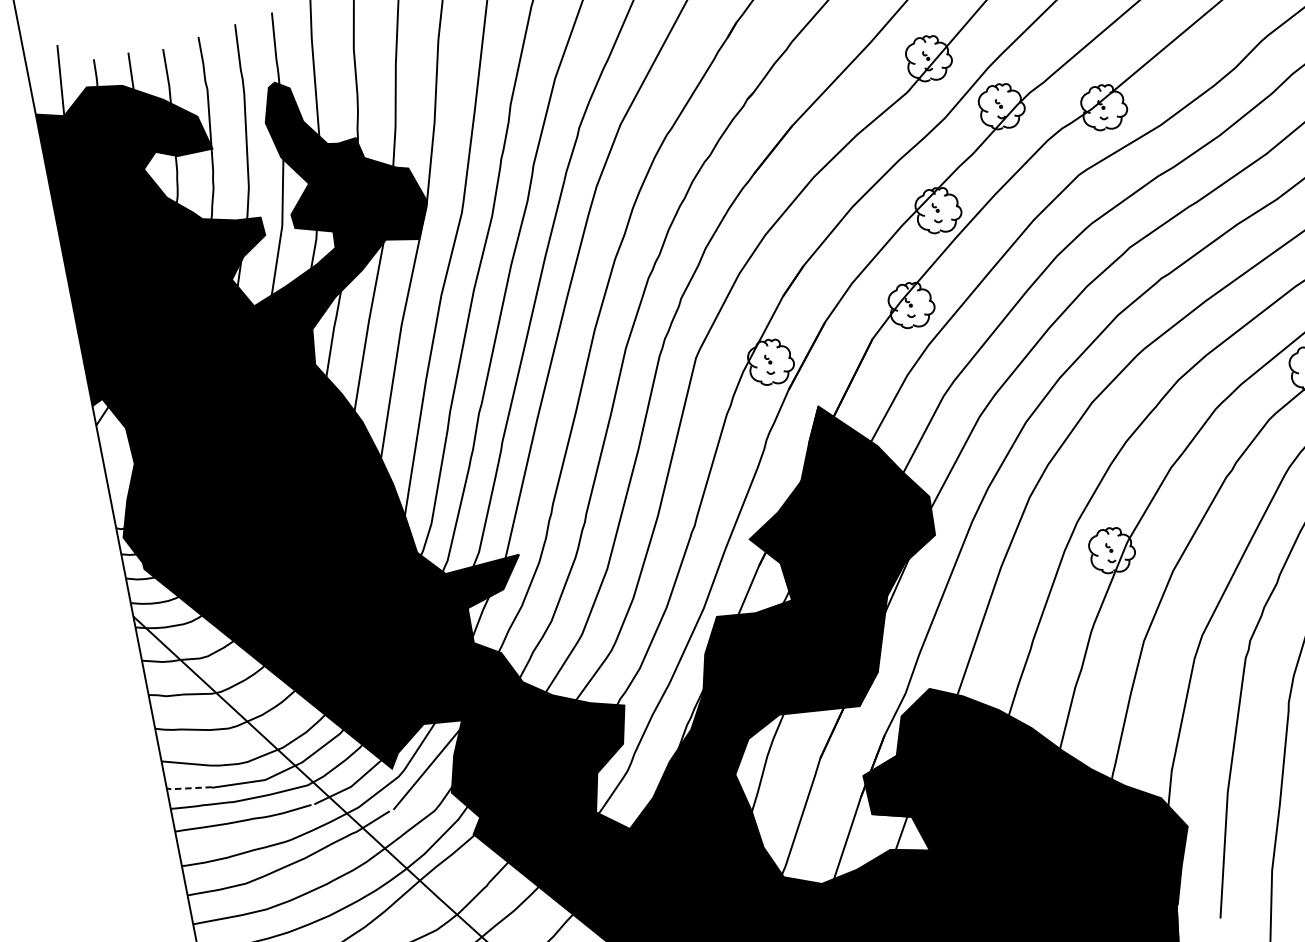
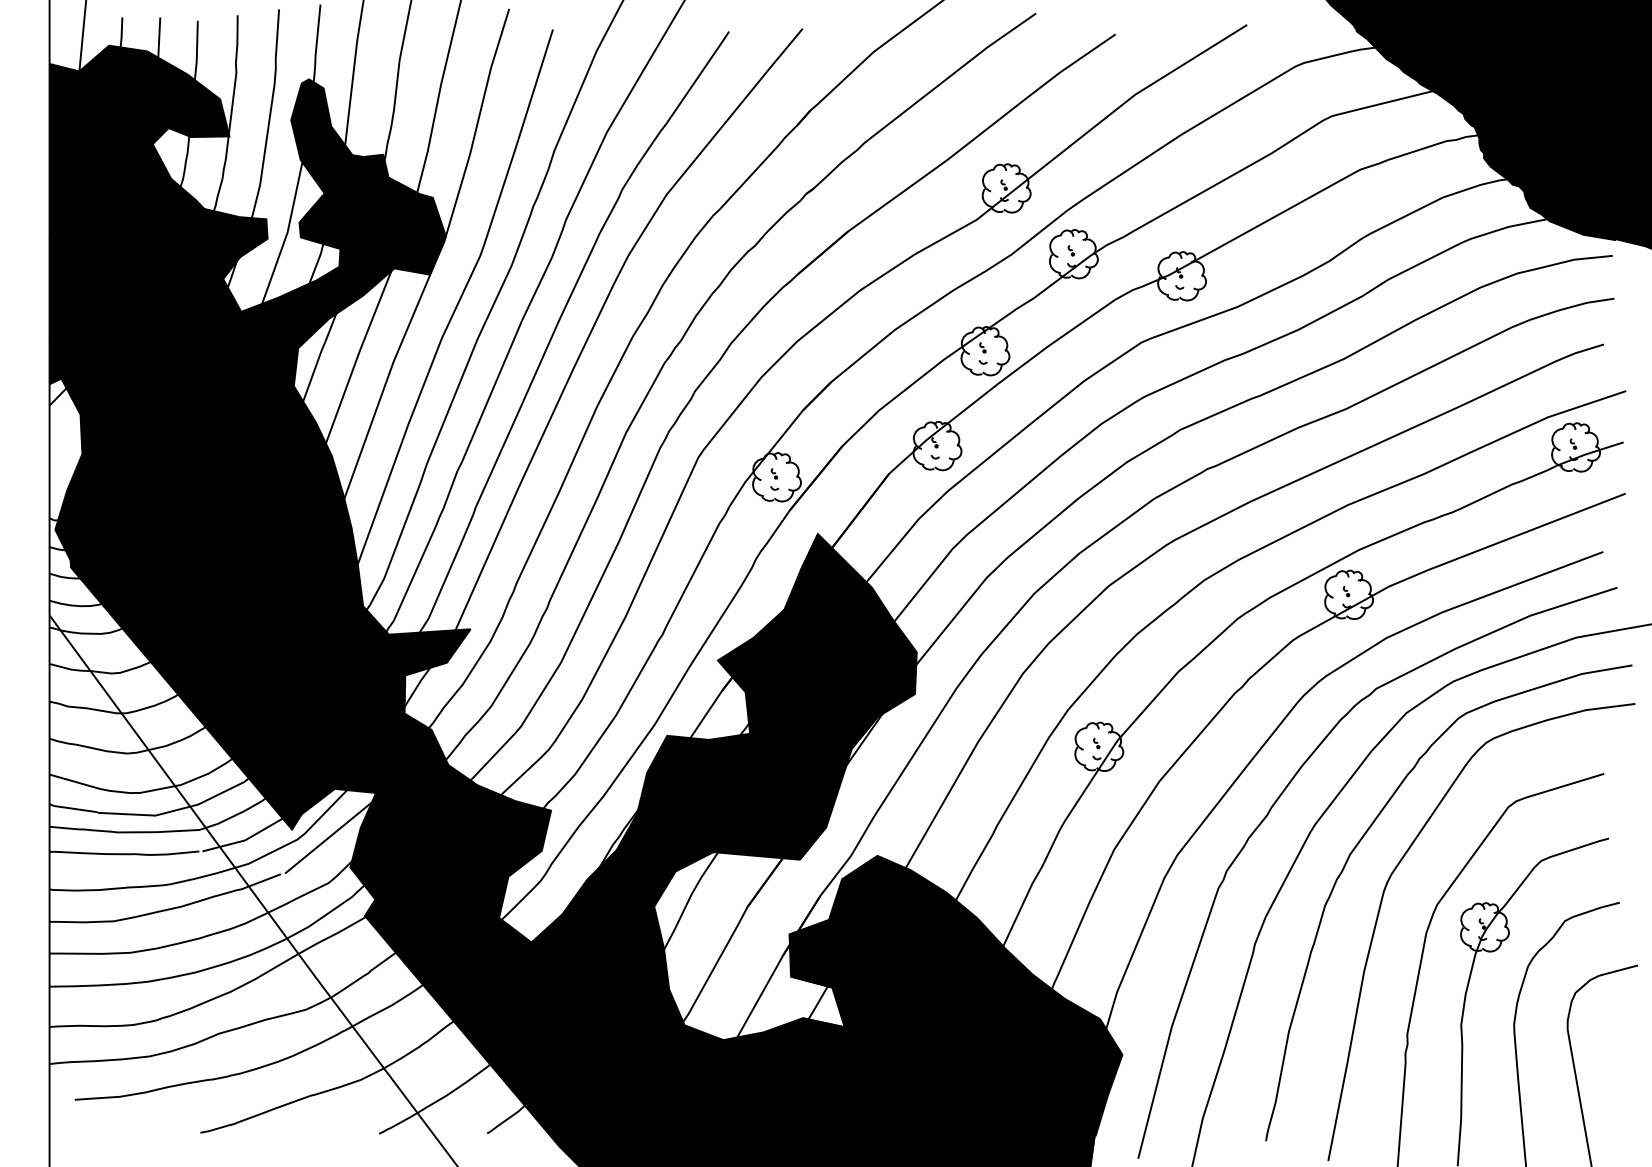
line: (188, 788) -> (72, 808), dashed -> solid

